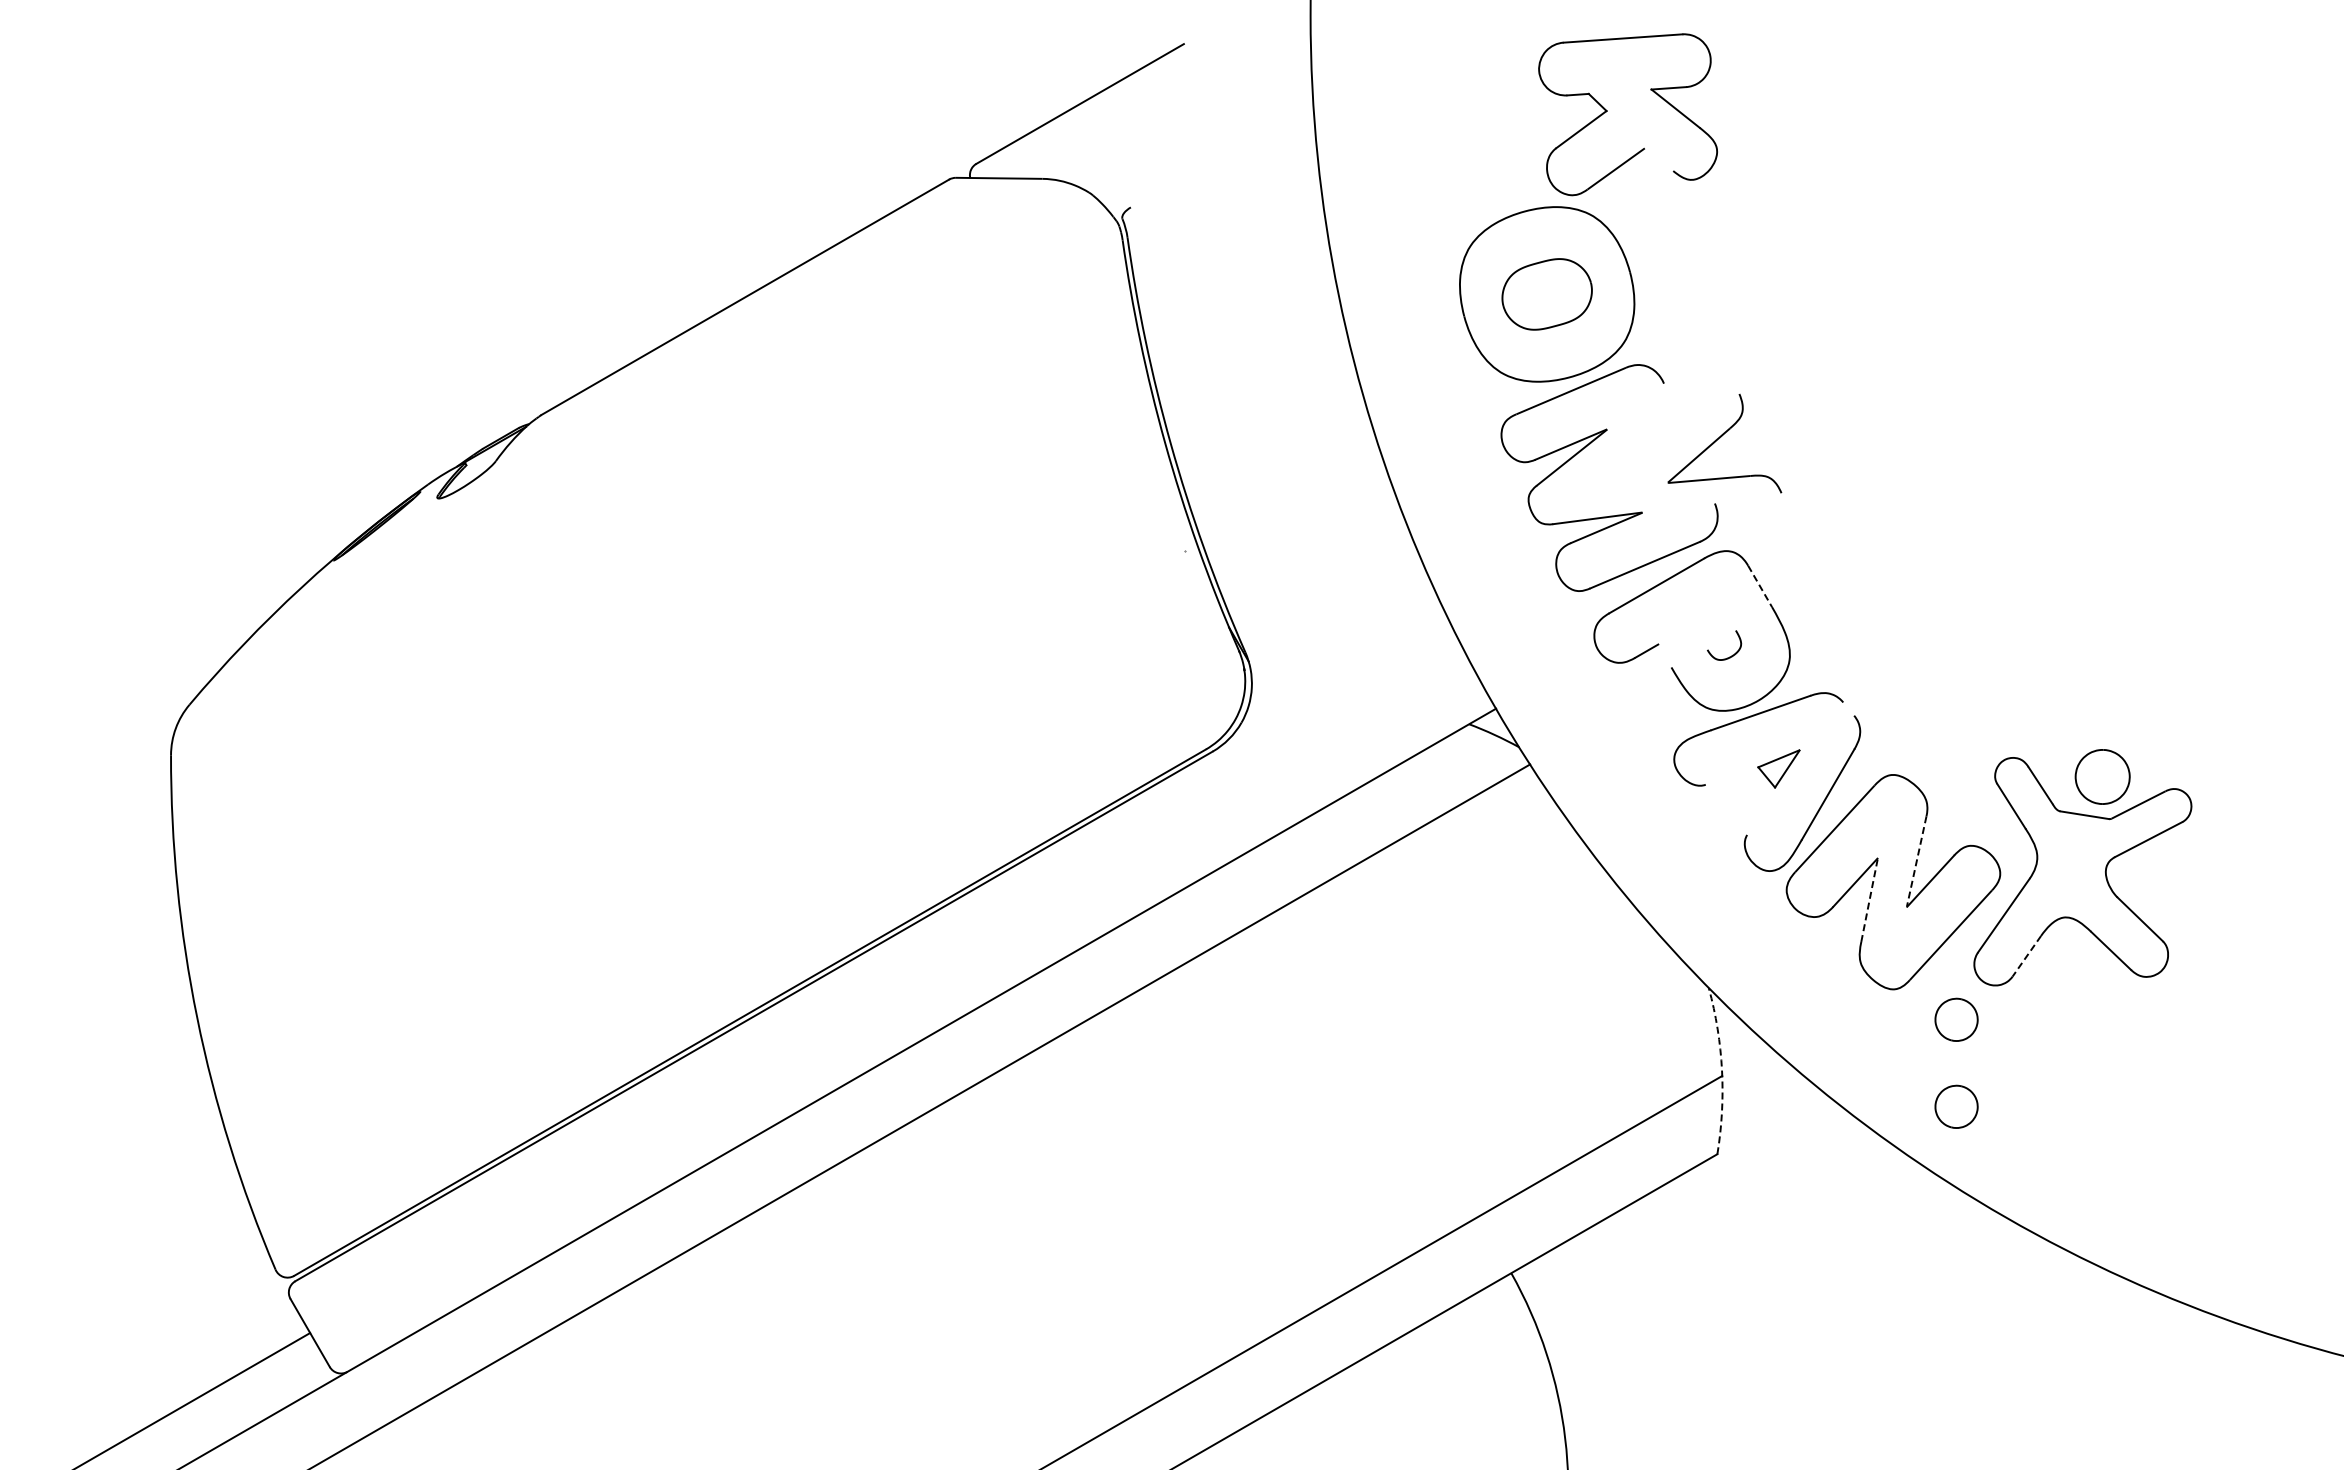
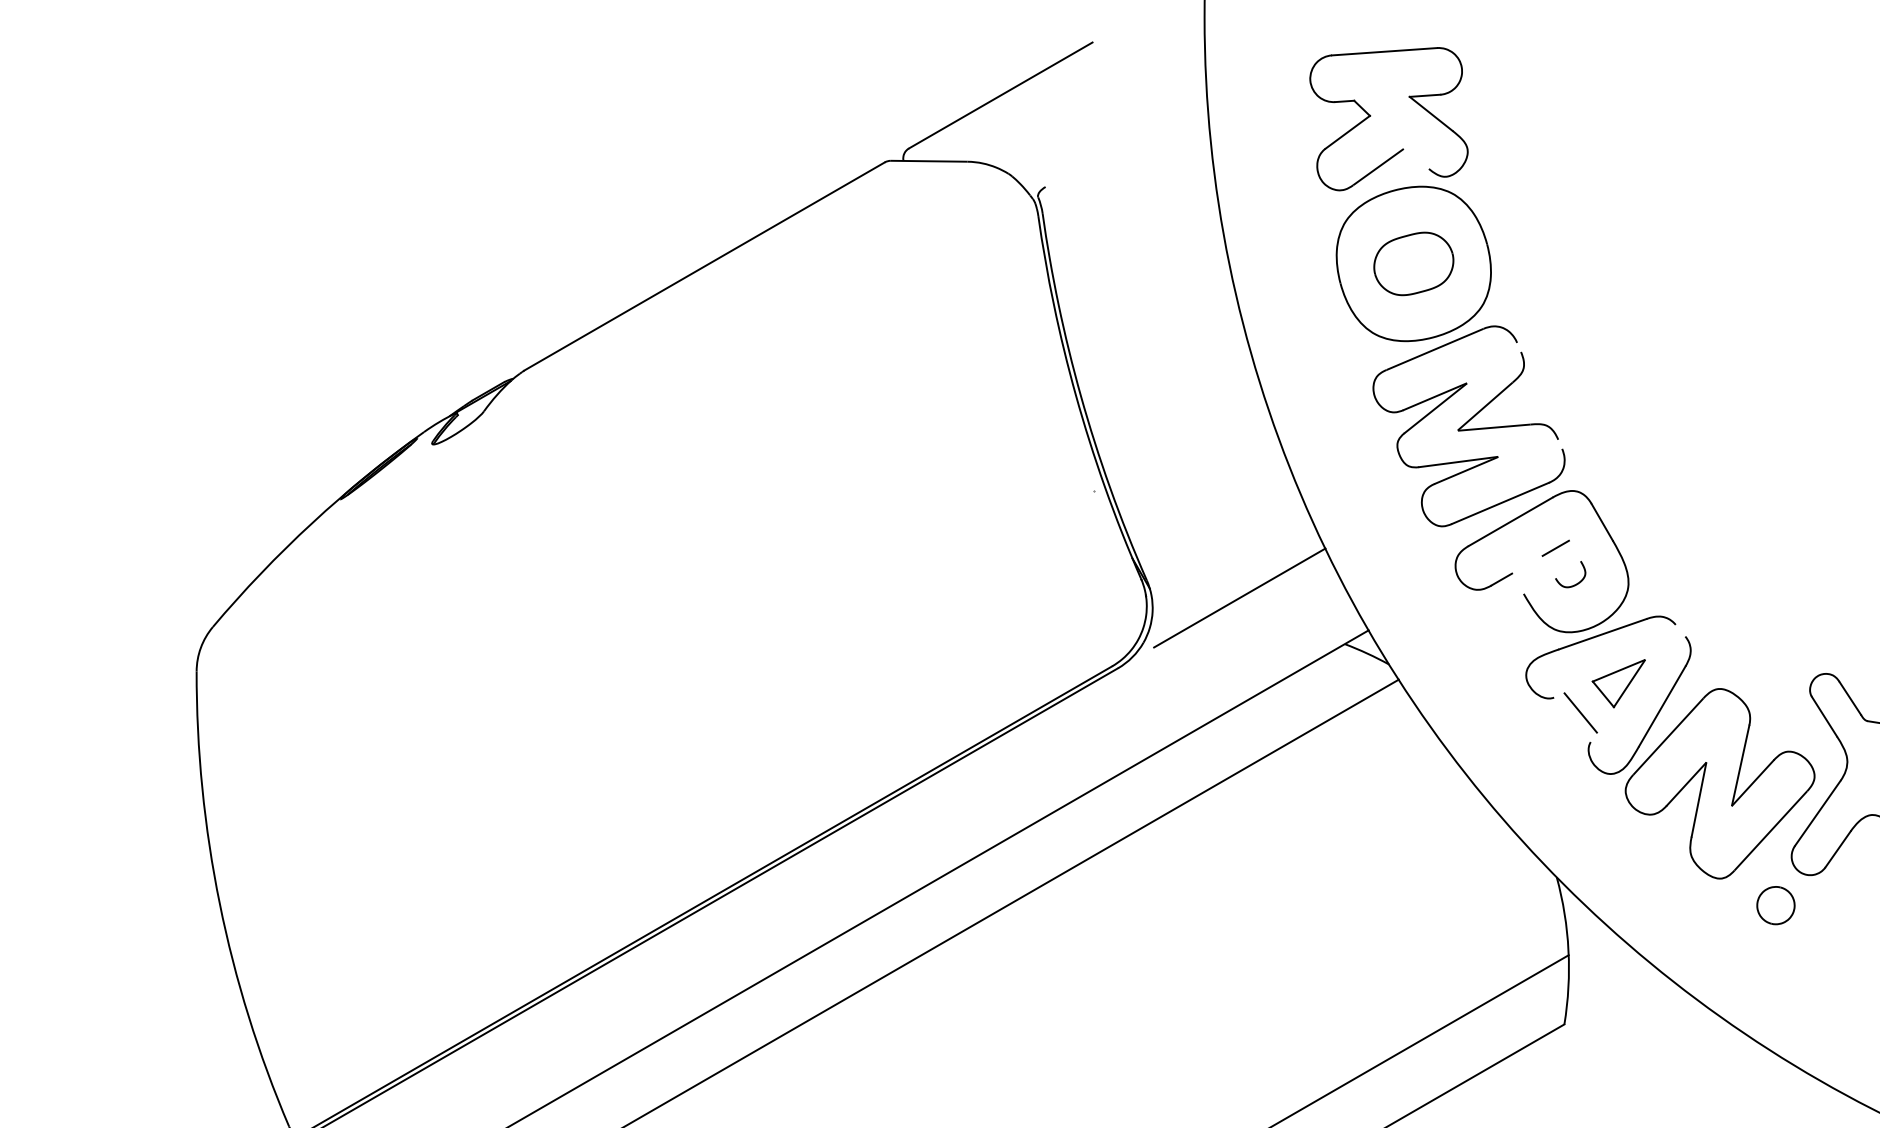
part: (1607, 111) -> (1370, 116), moved
part: (1720, 438) -> (1504, 391), moved
line: (1760, 586) -> (1602, 522), dashed -> solid
line: (1707, 615) -> (1555, 547), added
line: (1350, 672) -> (1239, 598), added
part: (1778, 768) -> (1618, 683), size x1.43
line: (1735, 801) -> (1580, 712), added
line: (1916, 861) -> (1740, 765), dashed -> solid
line: (1869, 899) -> (1698, 799), dashed -> solid
line: (2026, 956) -> (1837, 849), dashed -> solid
arc: (1722, 1070) -> (1568, 950), dashed -> solid
part: (1956, 1106) -> (1775, 982), removed

